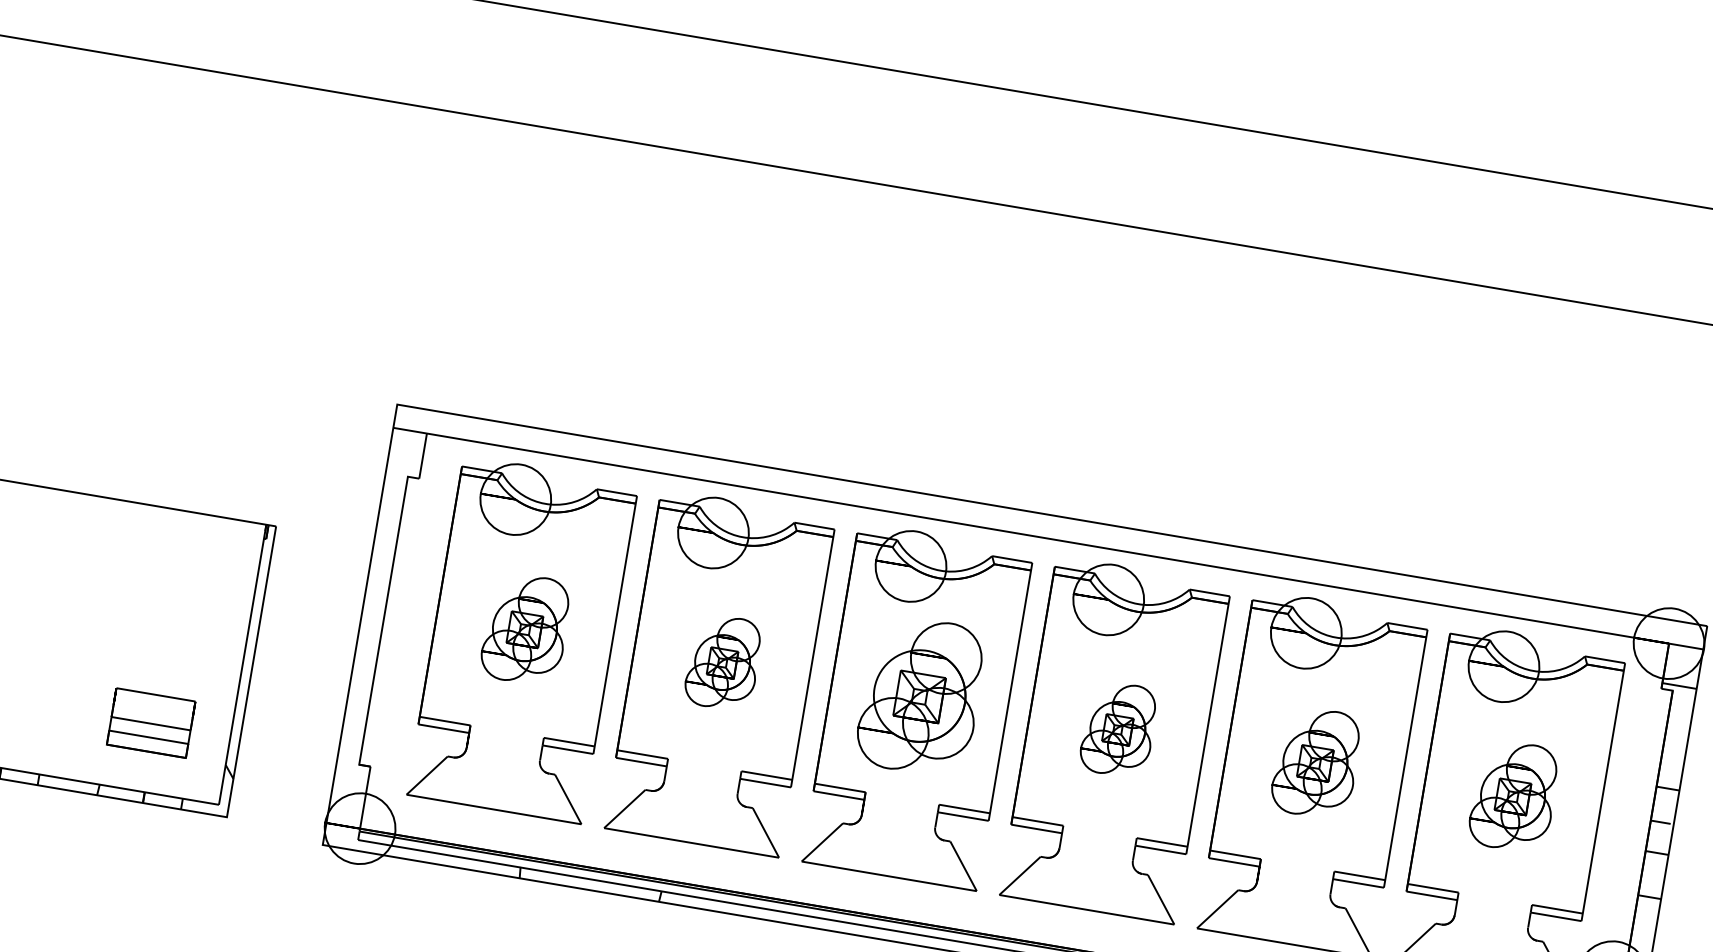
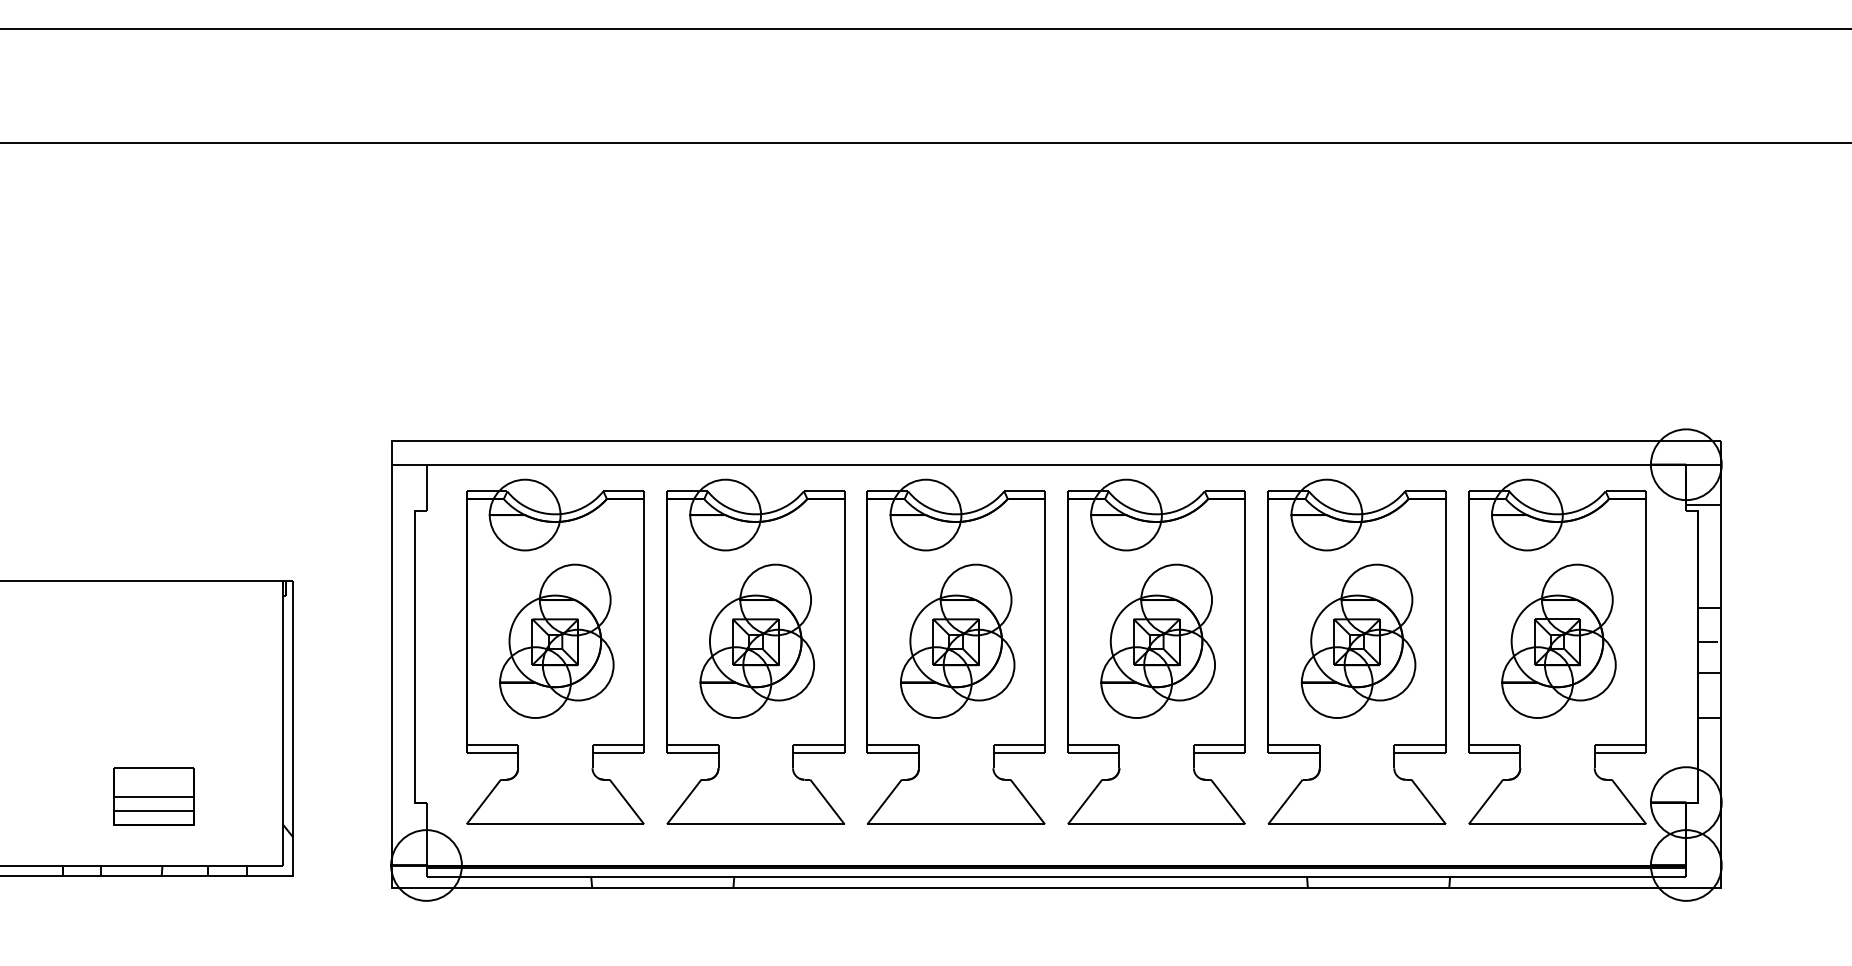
part: (525, 628) -> (556, 640), size x1.43
part: (722, 661) -> (756, 640), size x1.67
part: (150, 723) -> (153, 796), moved
part: (1118, 728) -> (1157, 640), size x1.67
part: (1316, 762) -> (1358, 640), size x1.43
part: (1513, 795) -> (1558, 640), size x1.43

